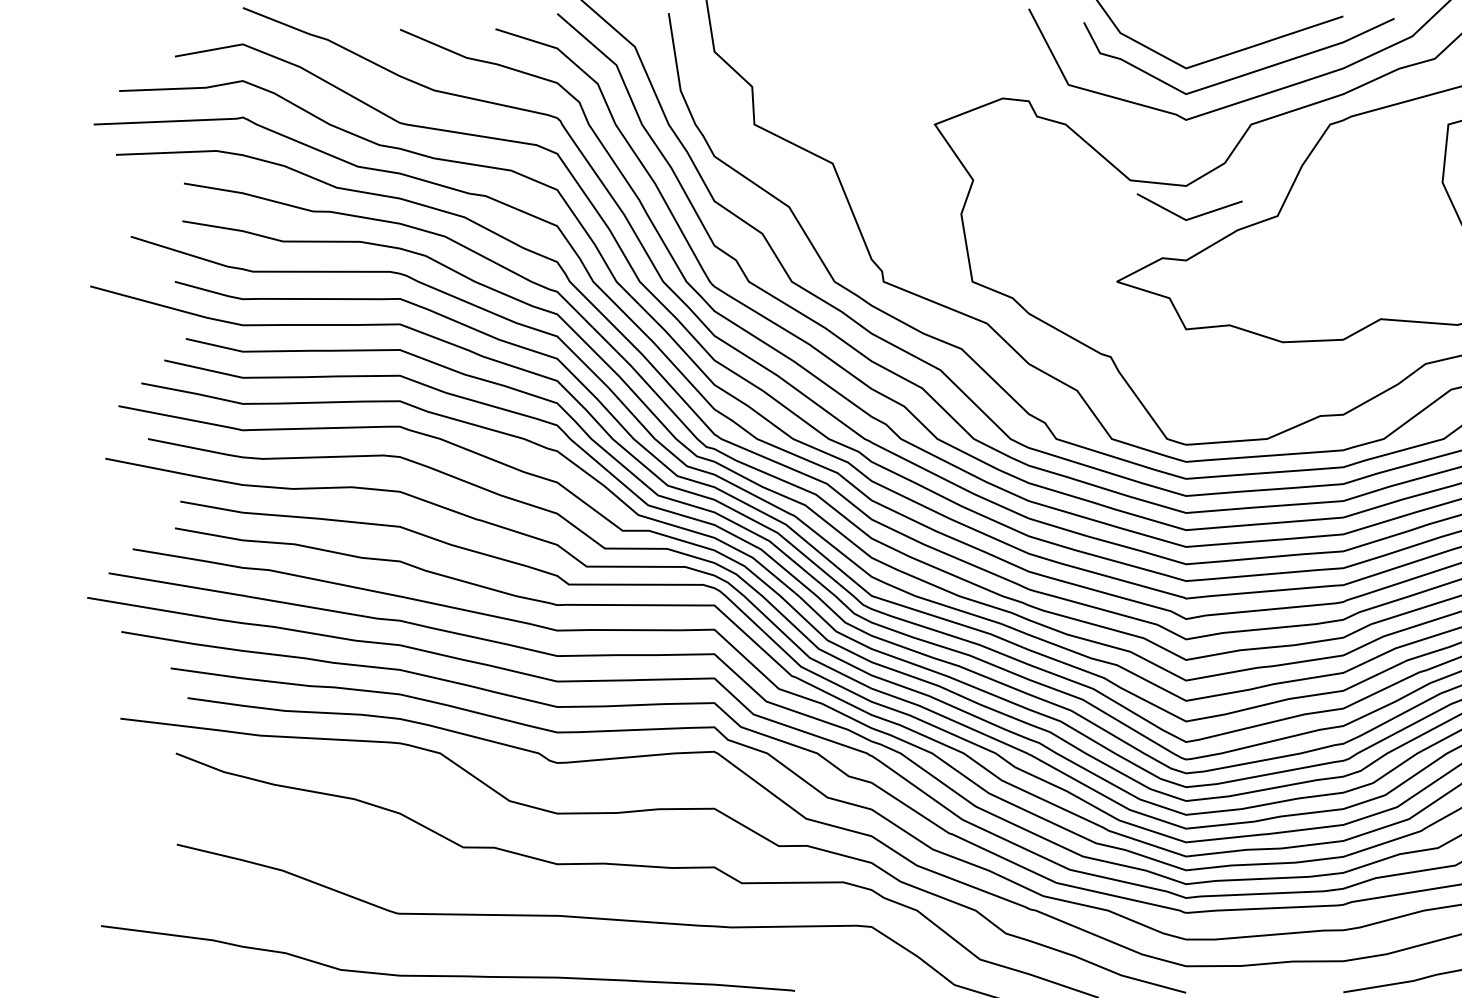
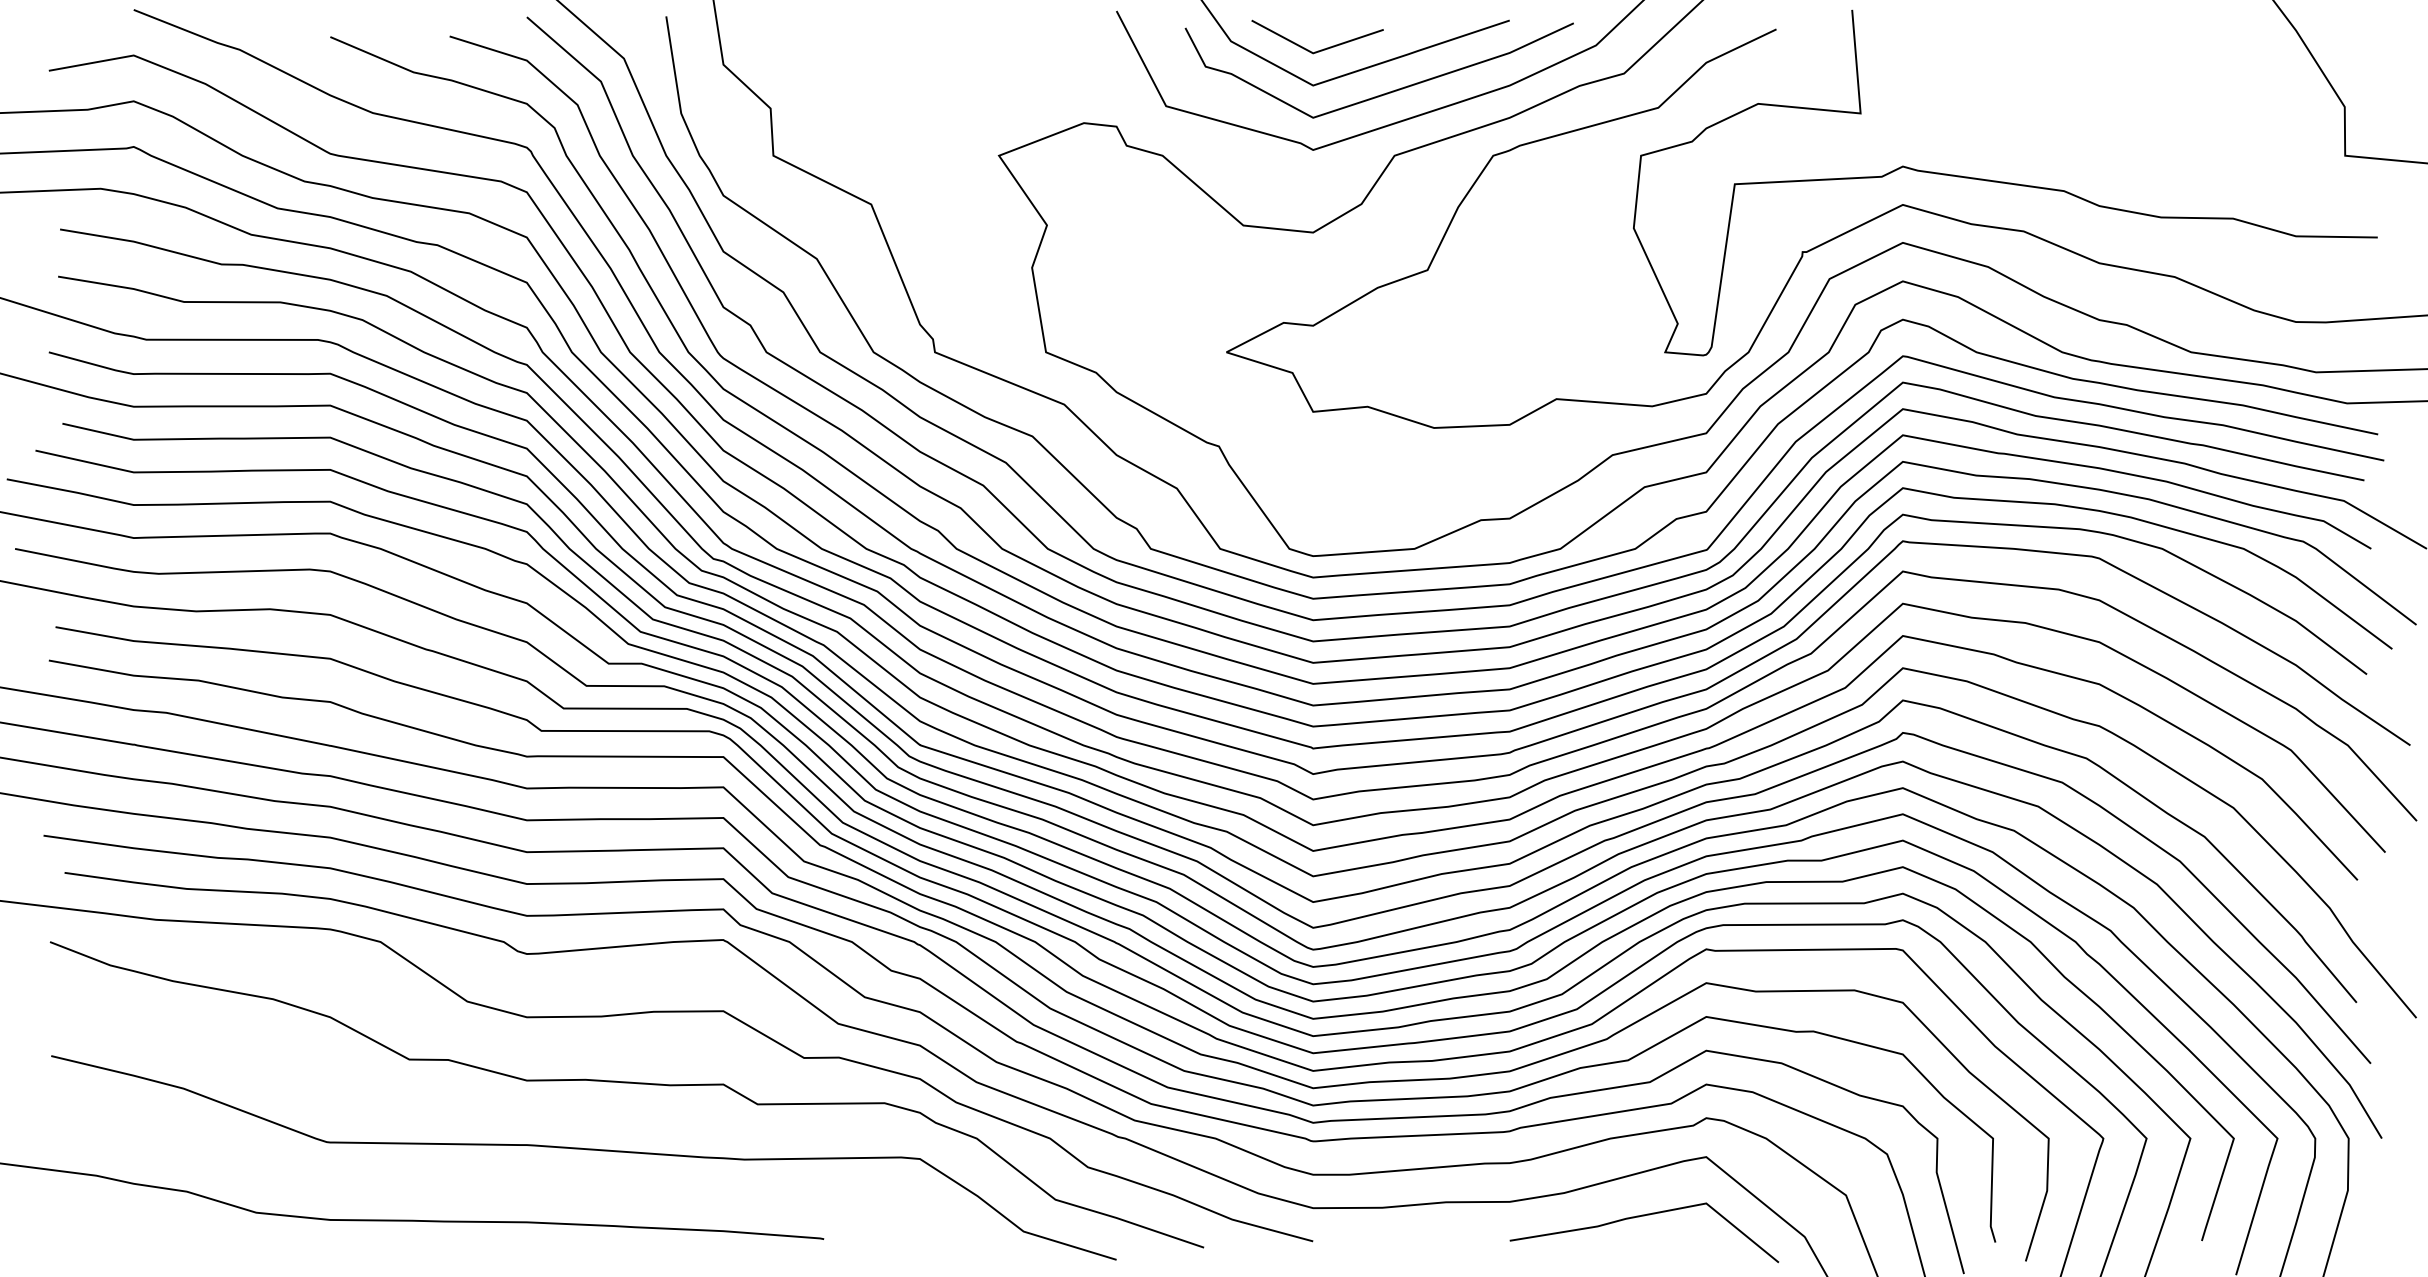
line: (1191, 217) -> (1320, 49), moved

